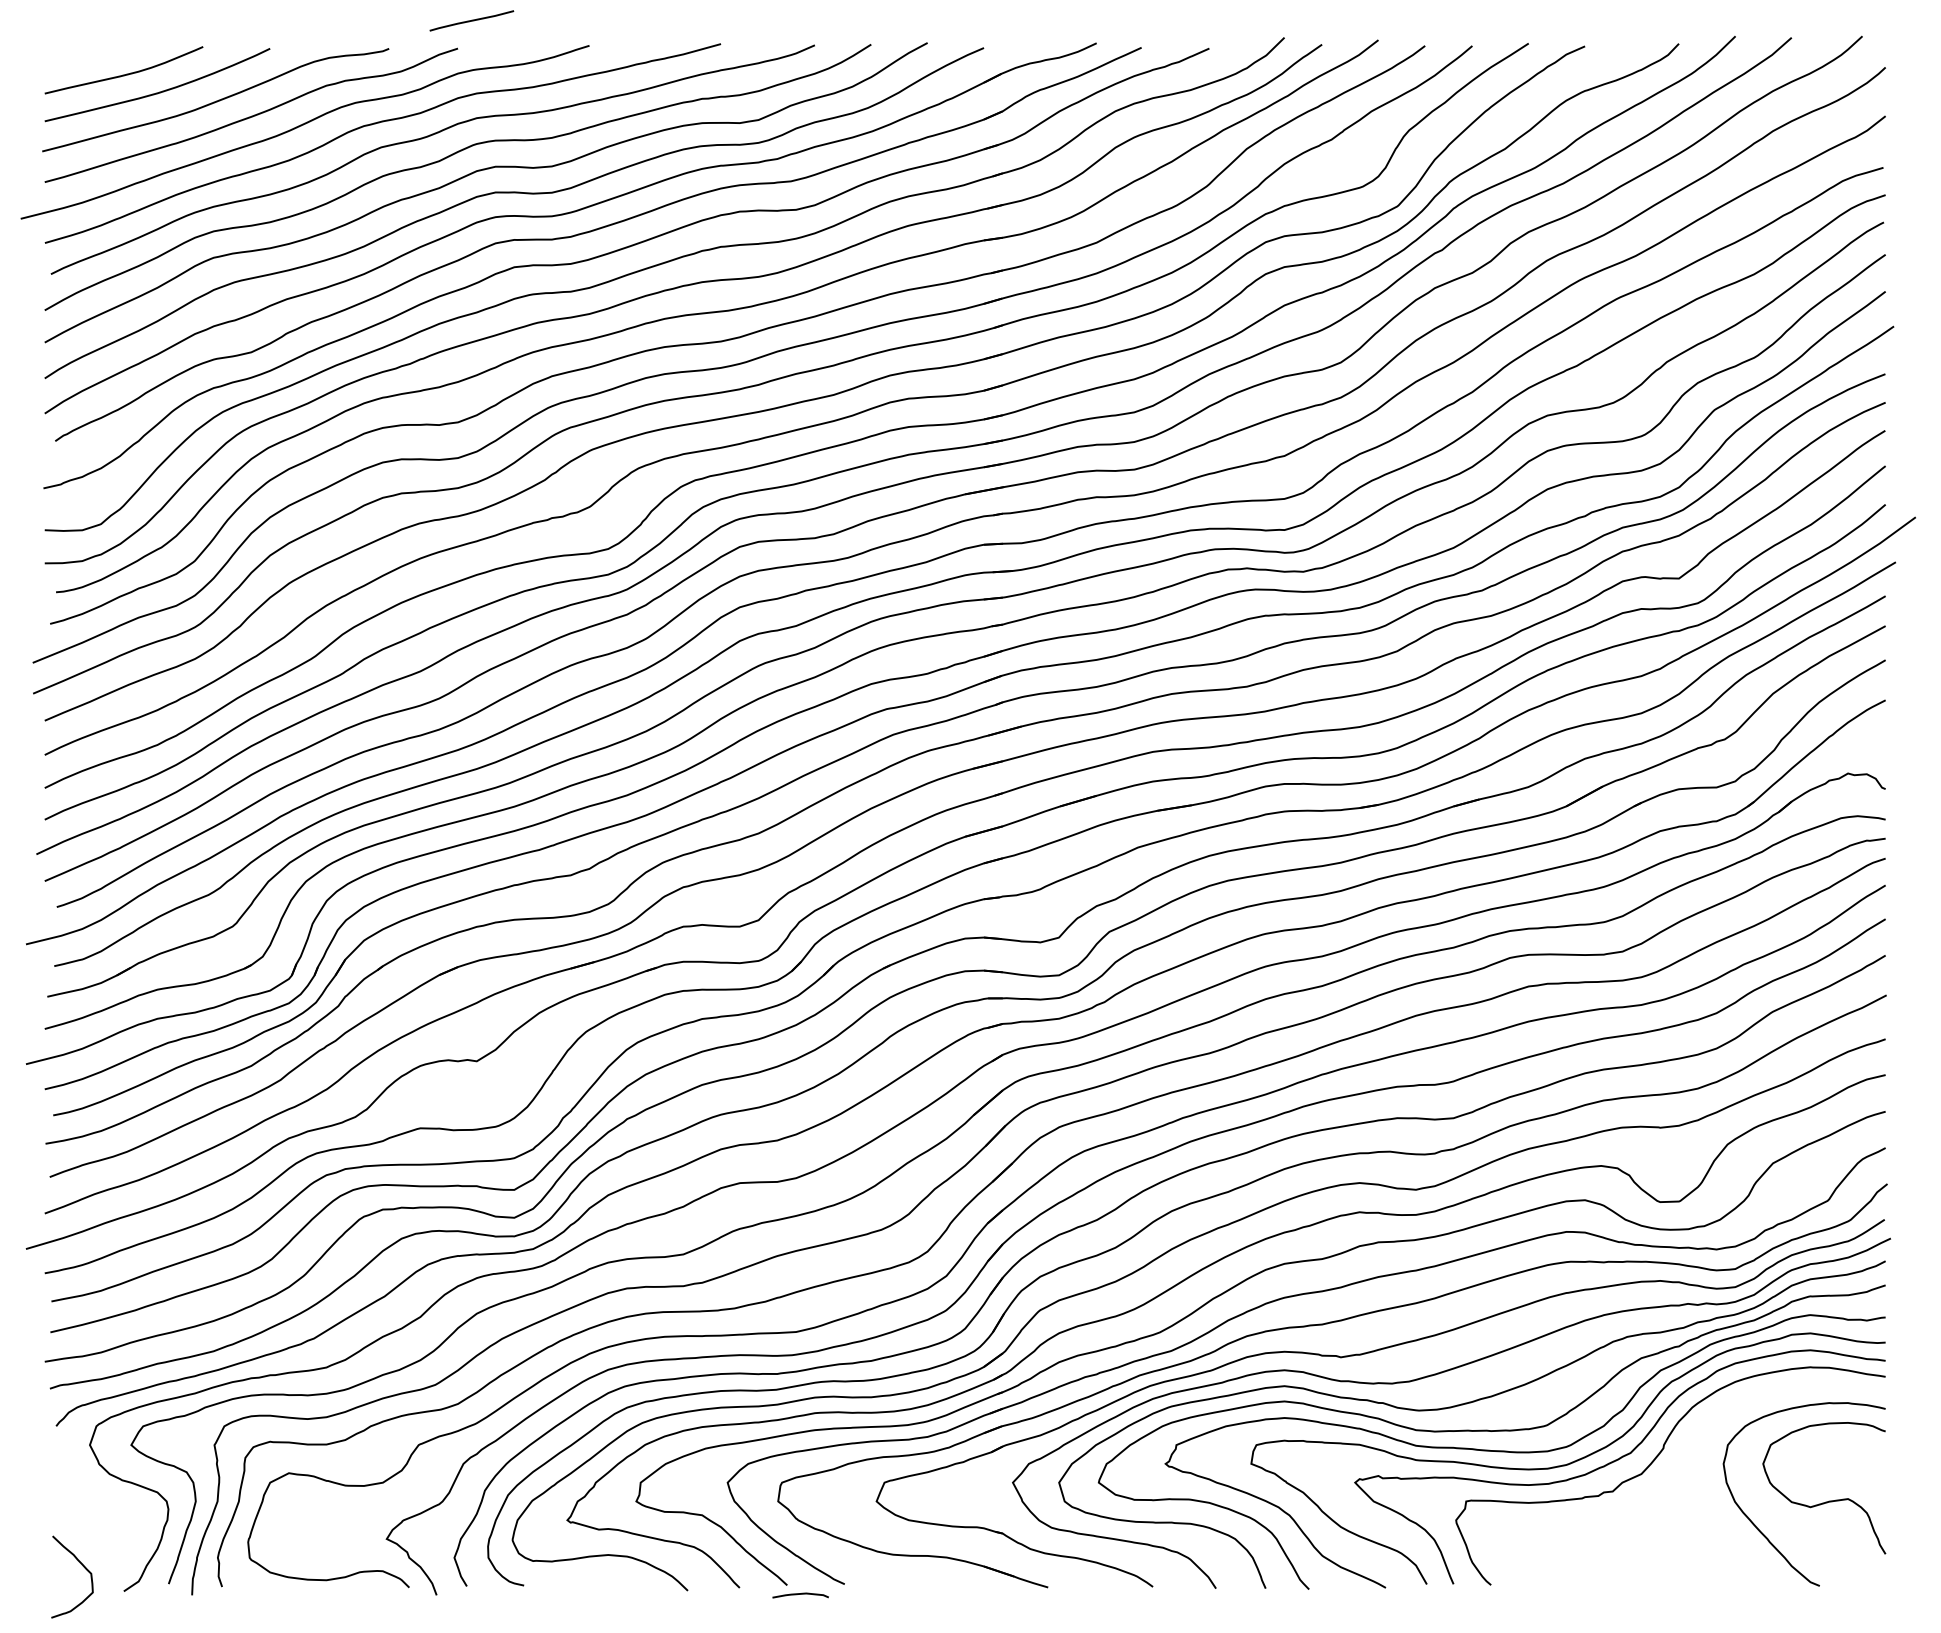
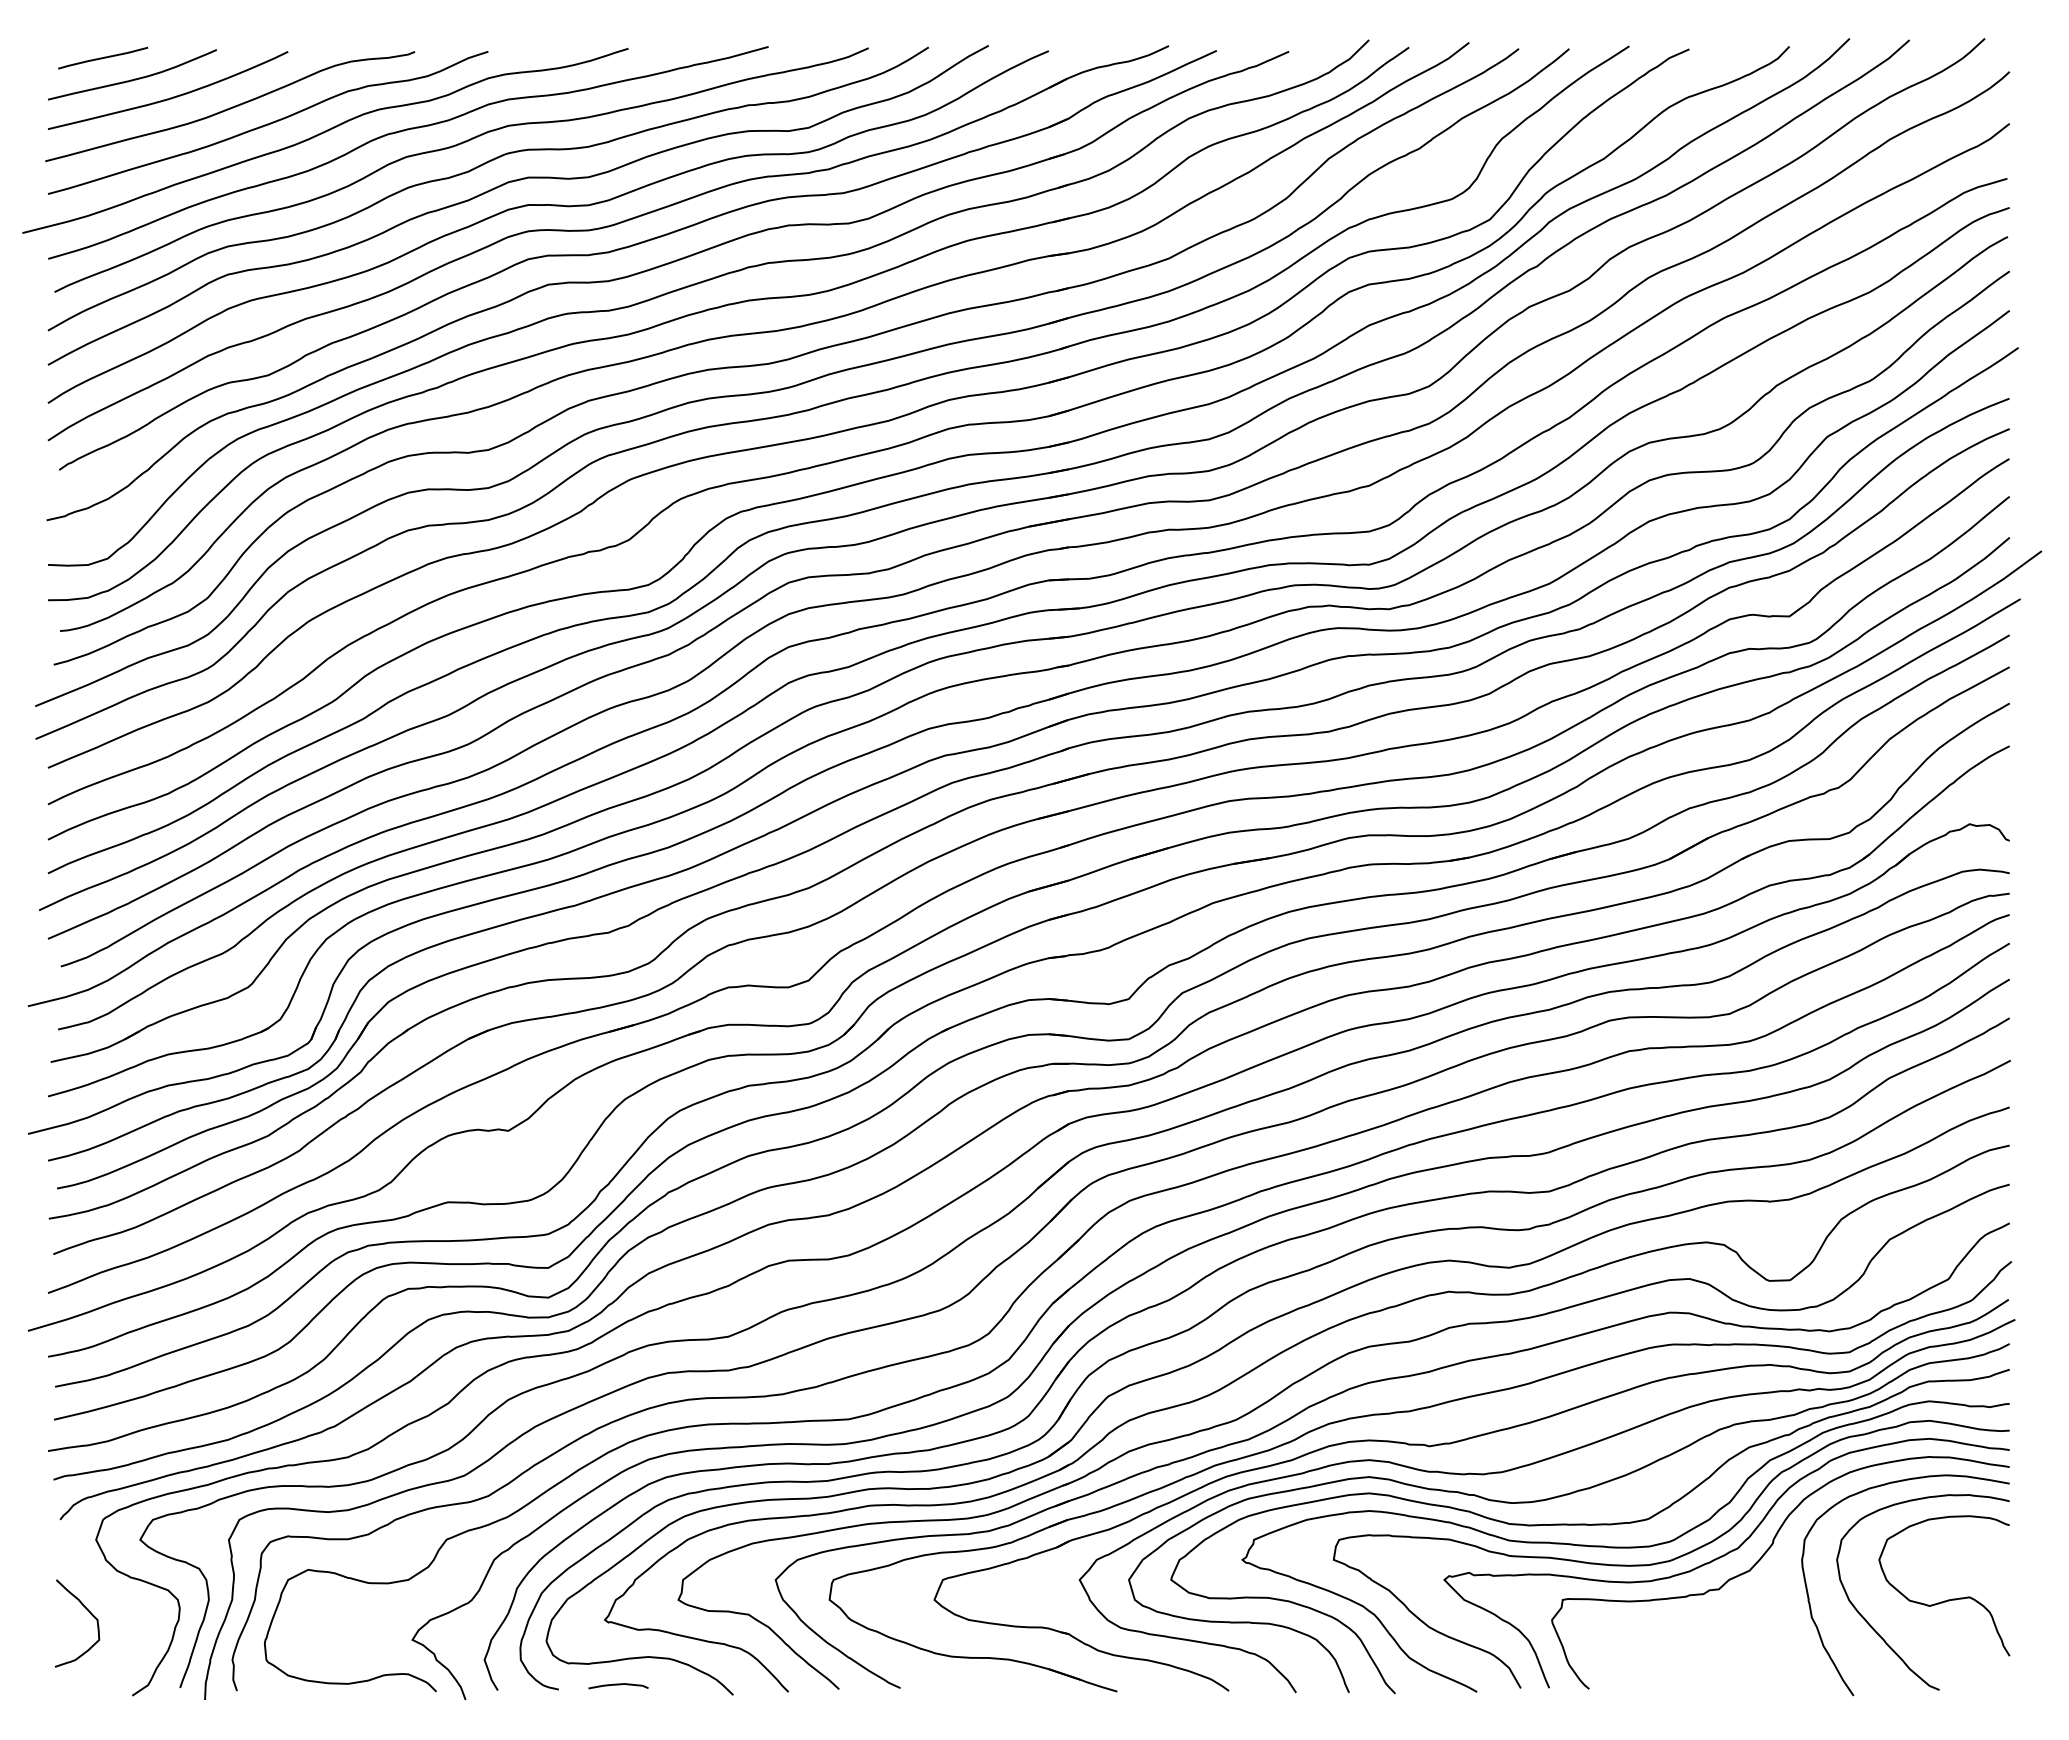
line: (472, 20) -> (103, 57), moved
curve: (1697, 1499) -> (1809, 1597), added
curve: (82, 1566) -> (88, 1612), moved
curve: (800, 1594) -> (618, 1685), moved

